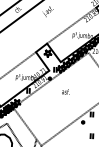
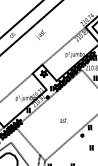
text: (65, 91) -> (63, 120), moved

